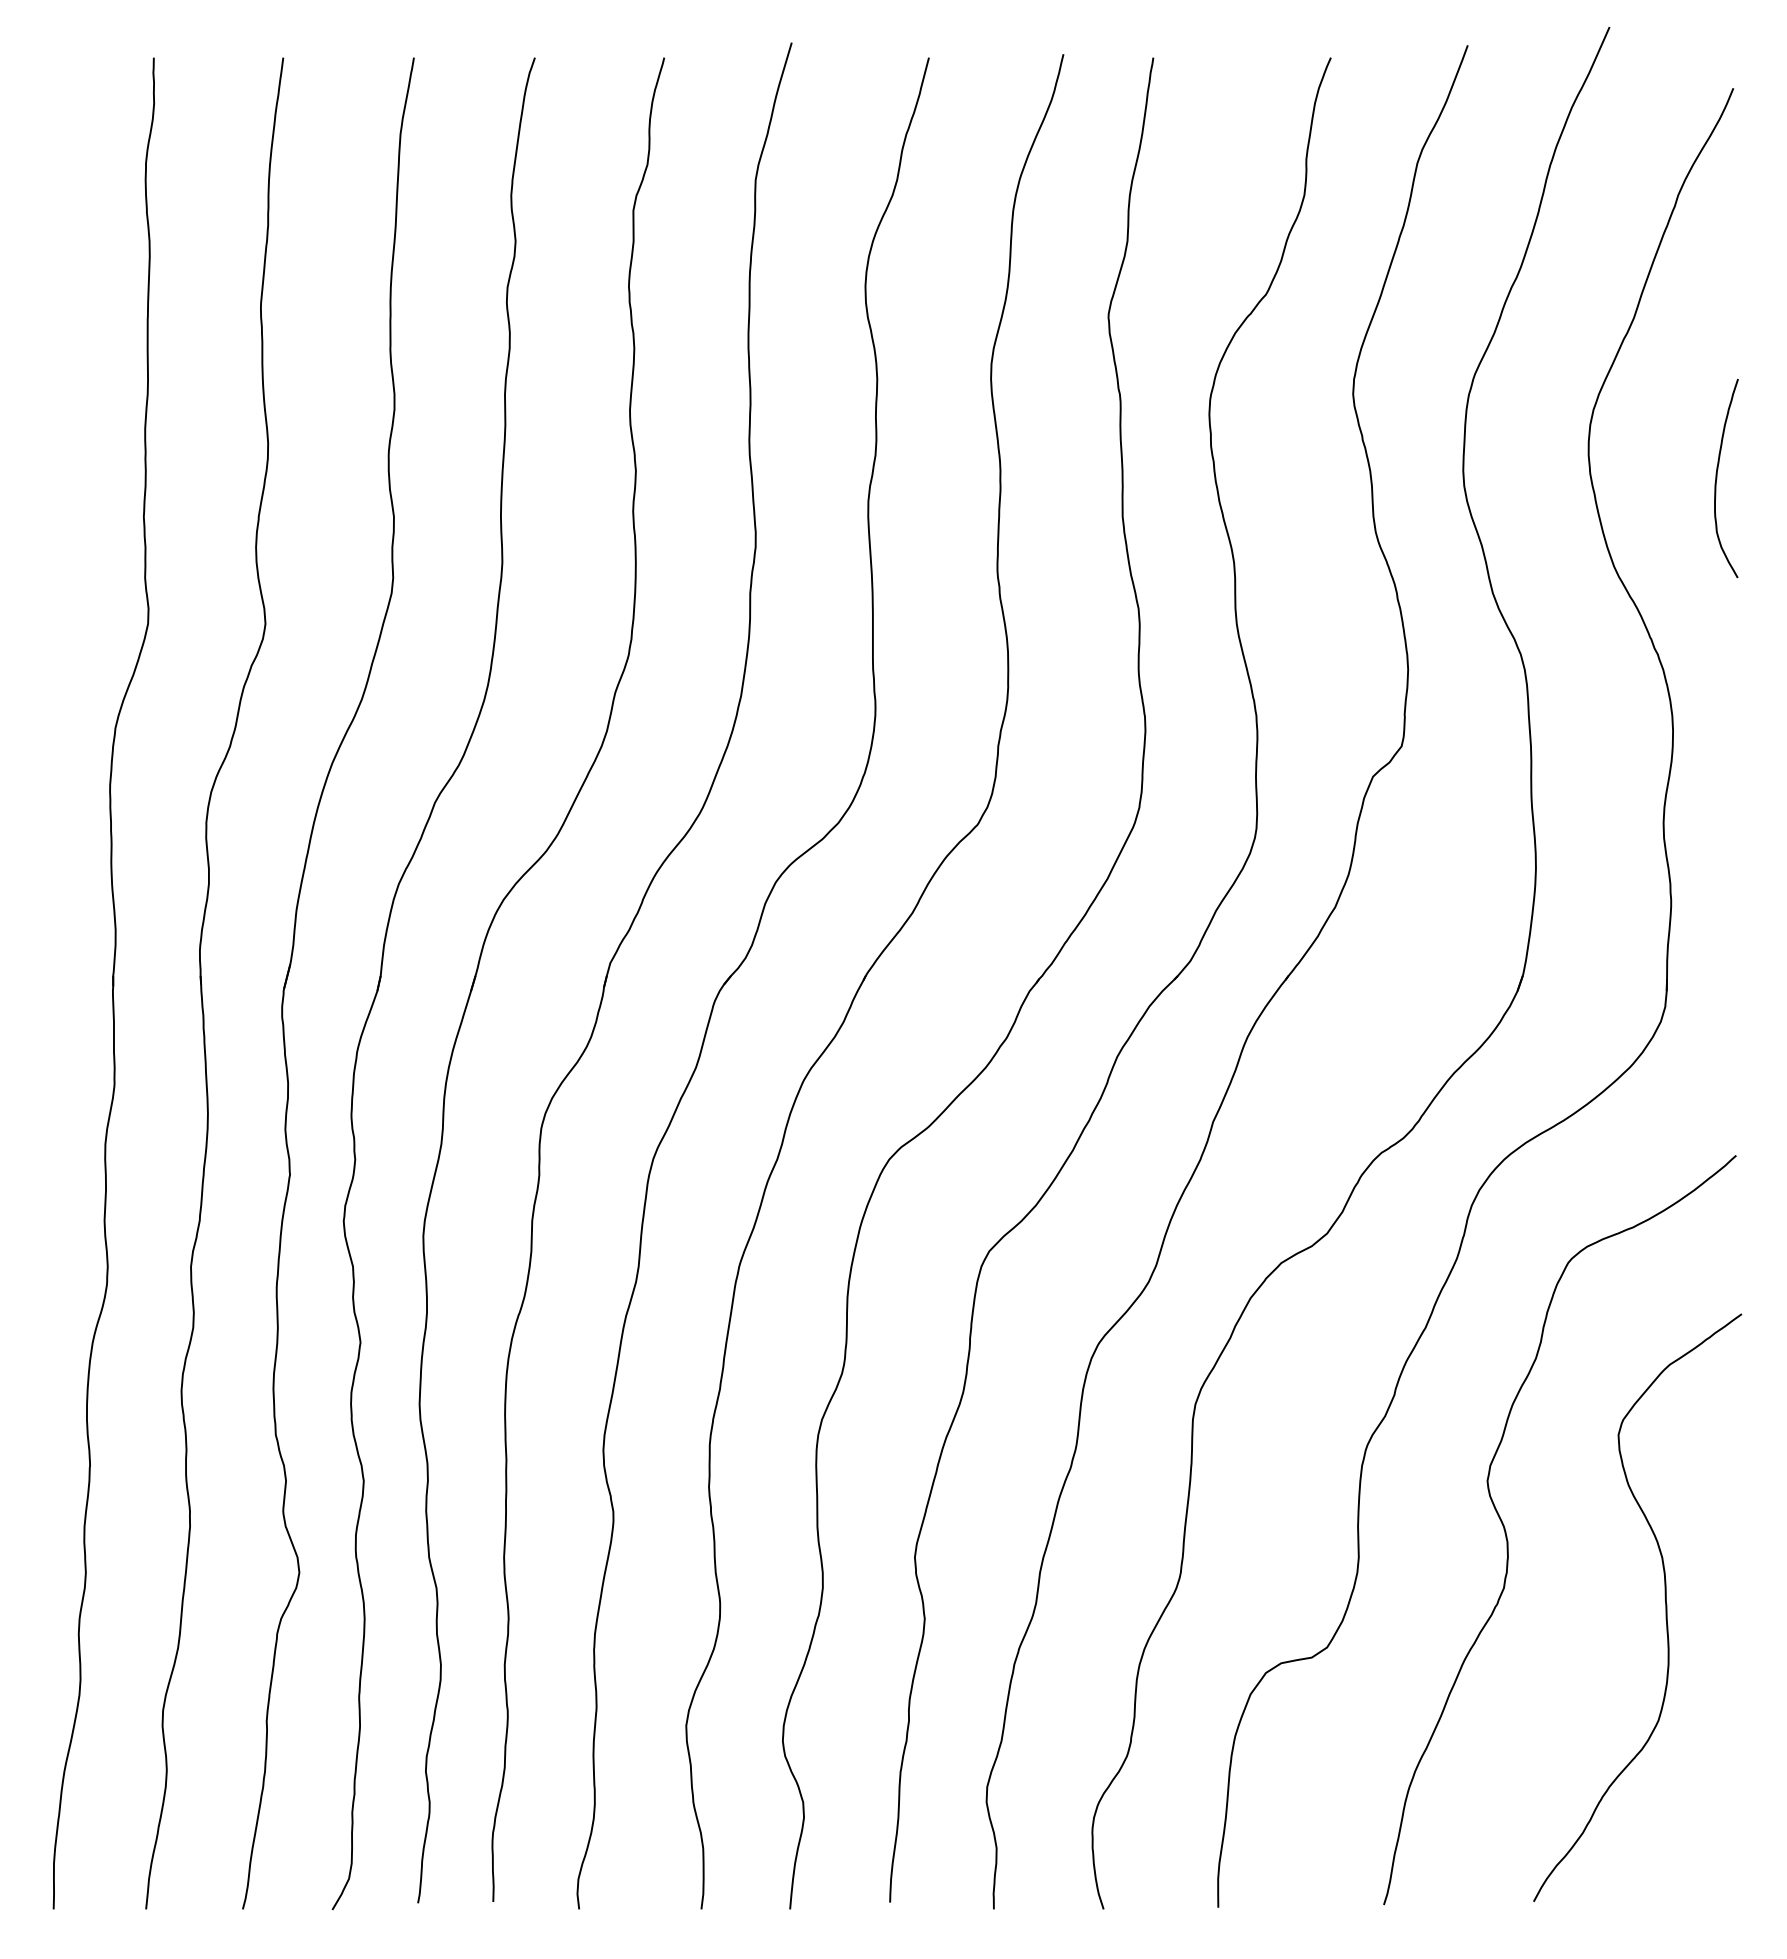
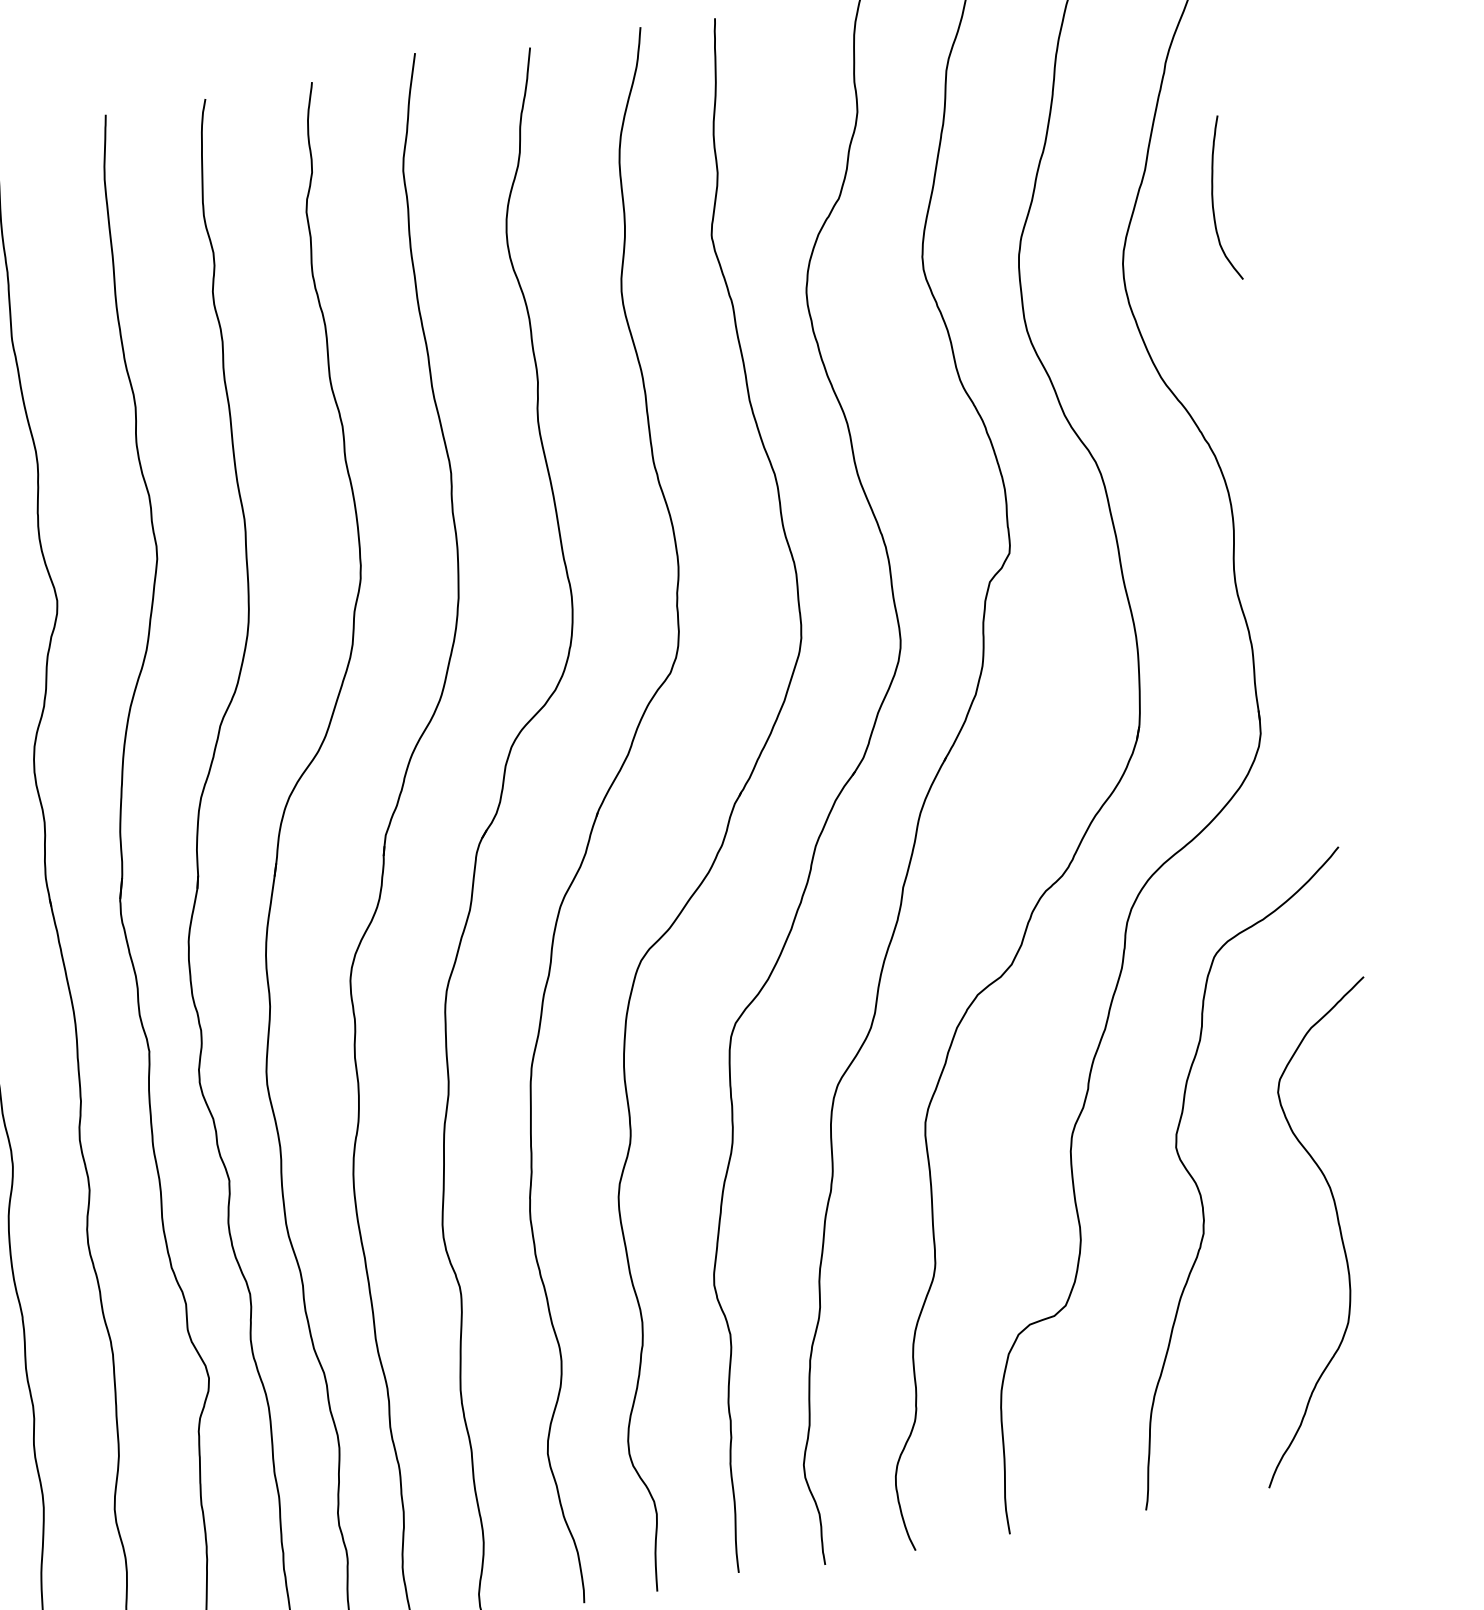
curve: (1717, 478) -> (1213, 200), moved

